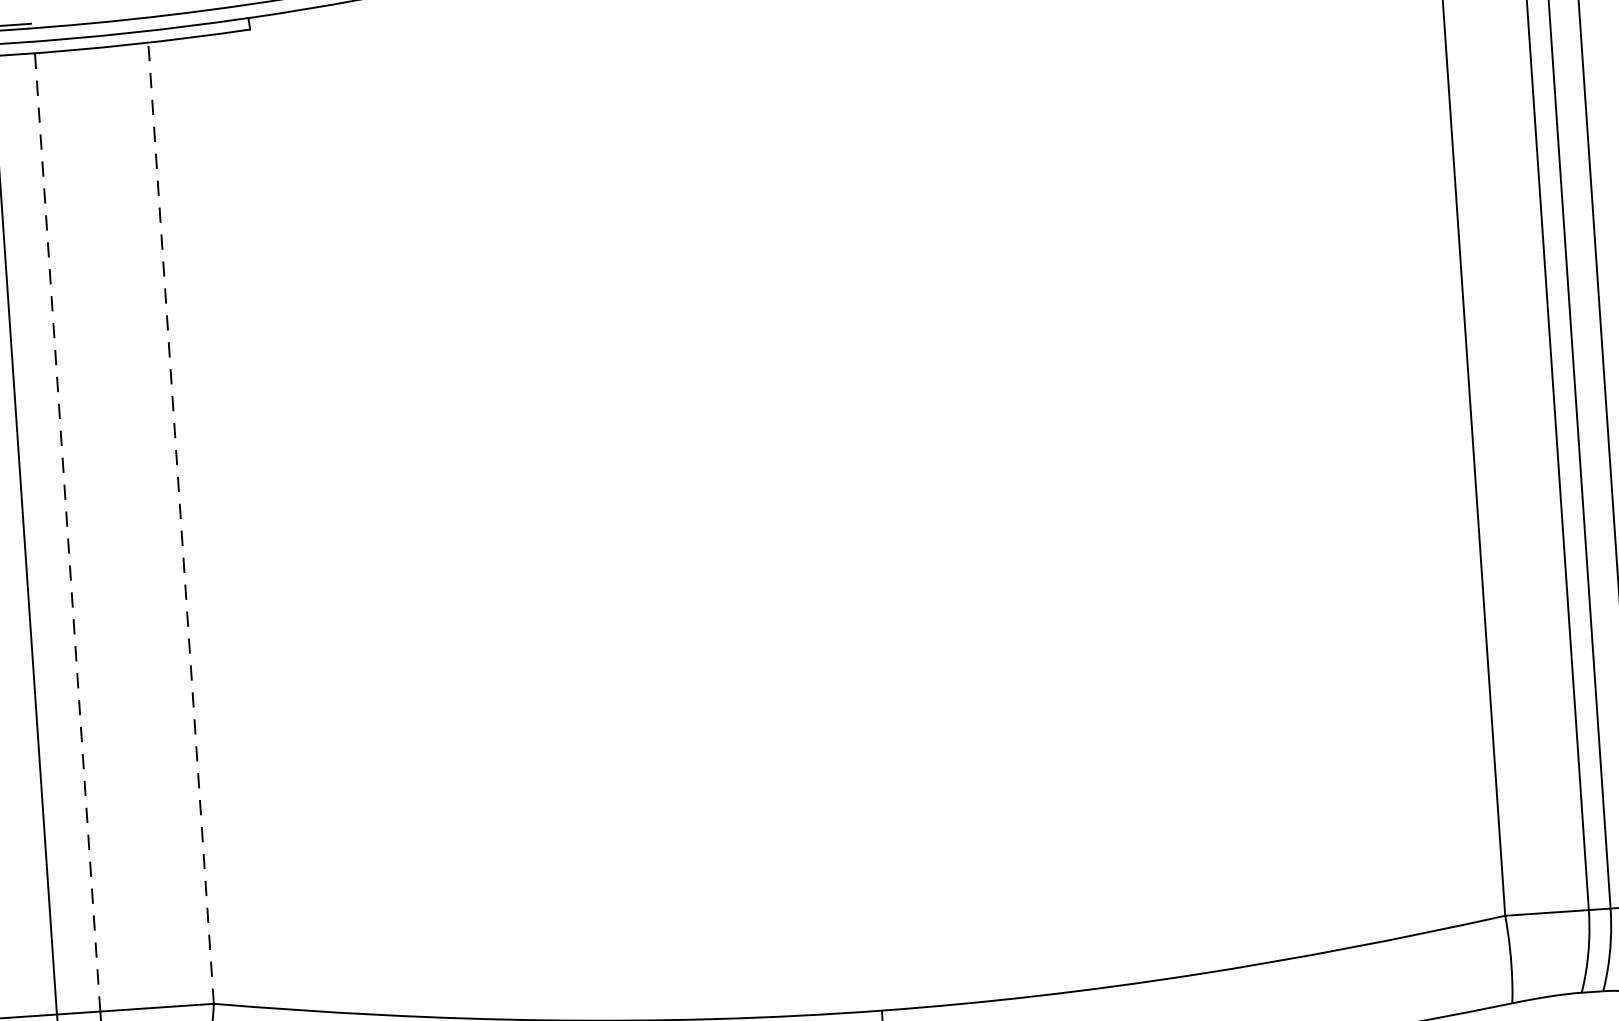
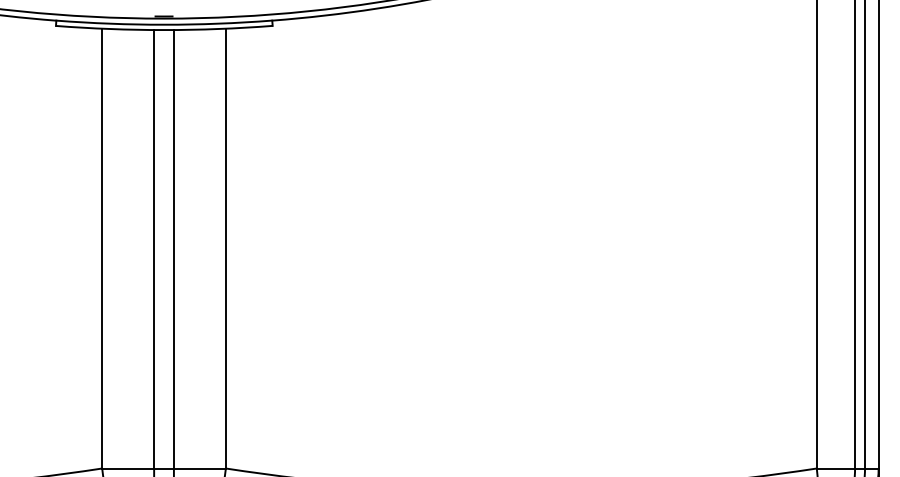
line: (180, 523) -> (225, 248), dashed -> solid
line: (66, 530) -> (173, 248), dashed -> solid

